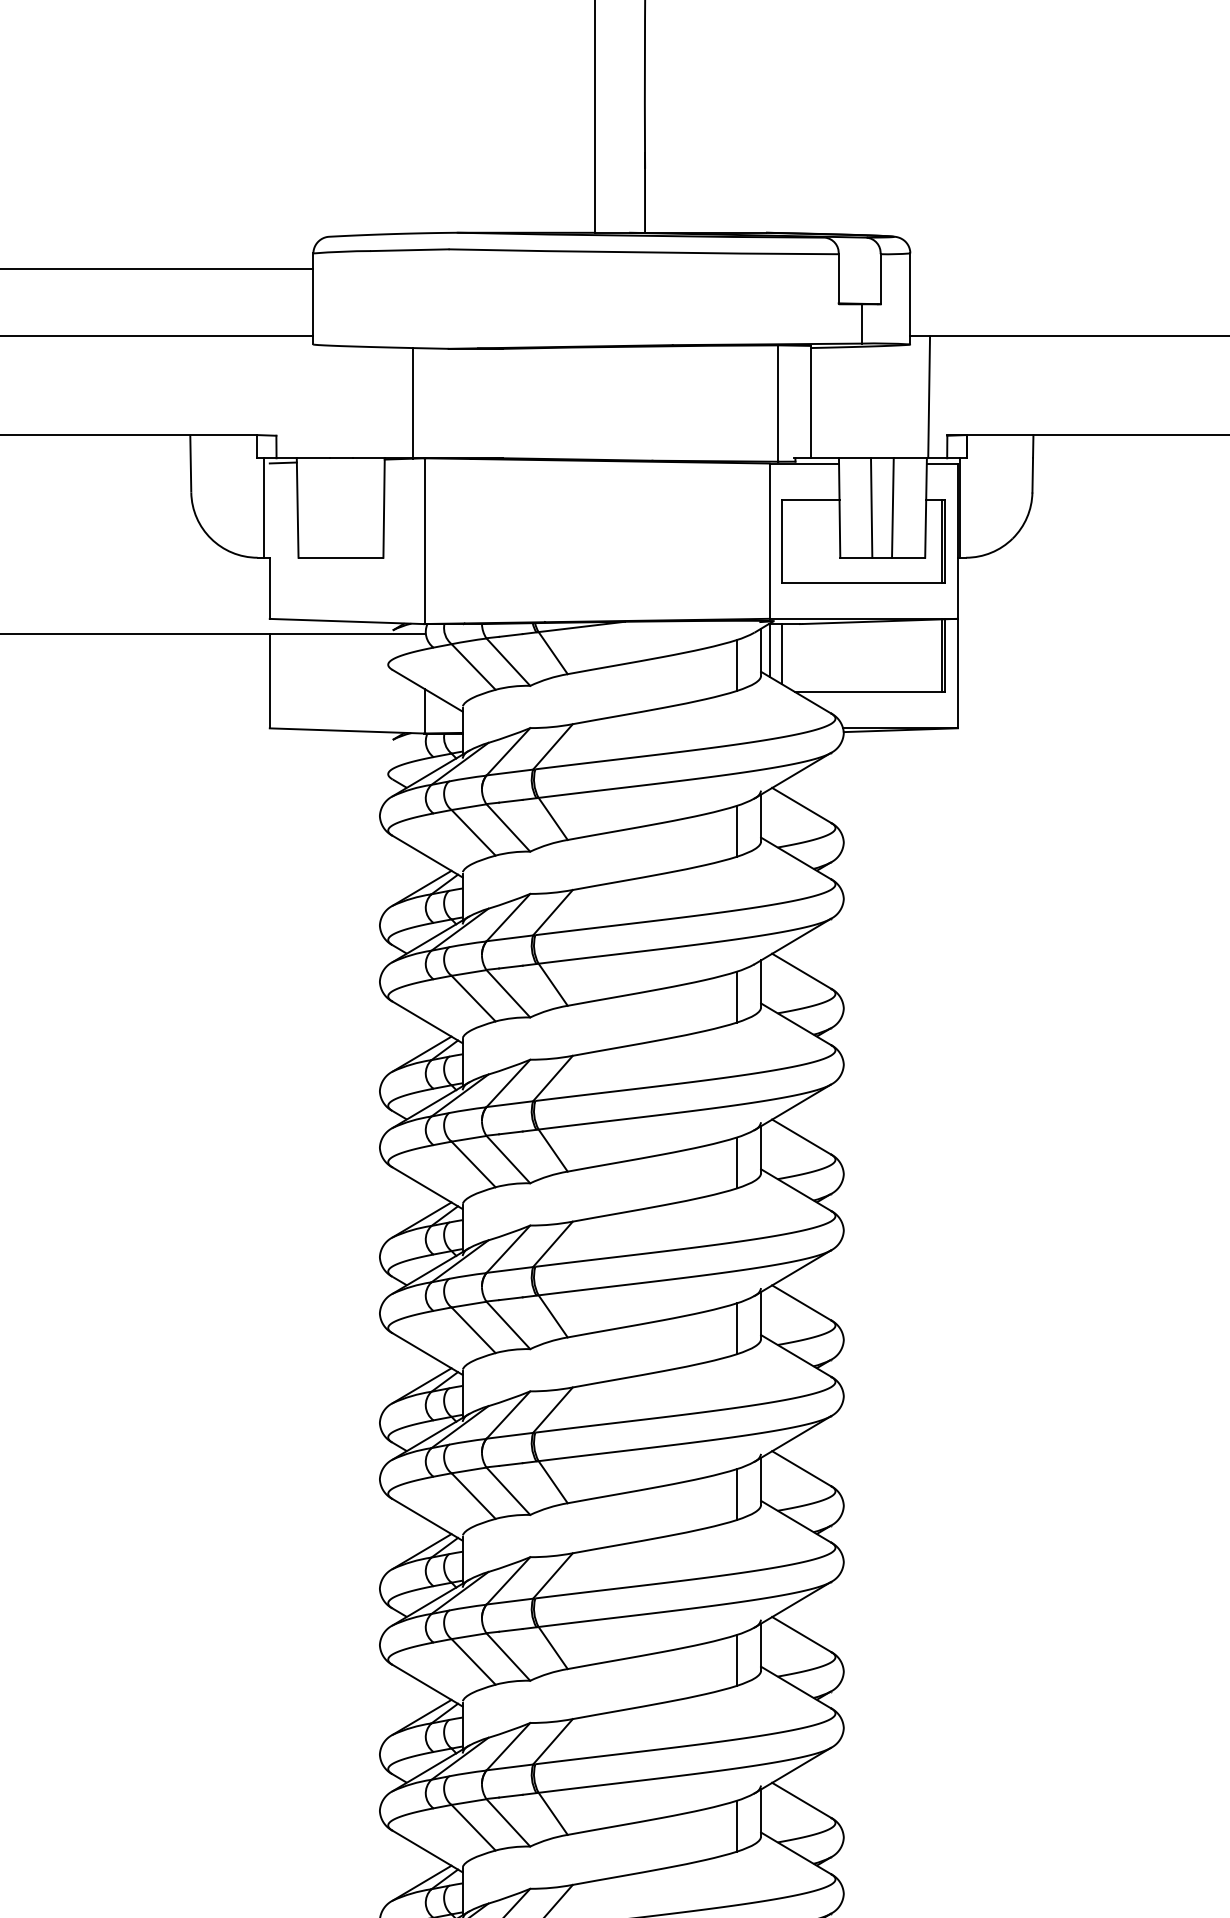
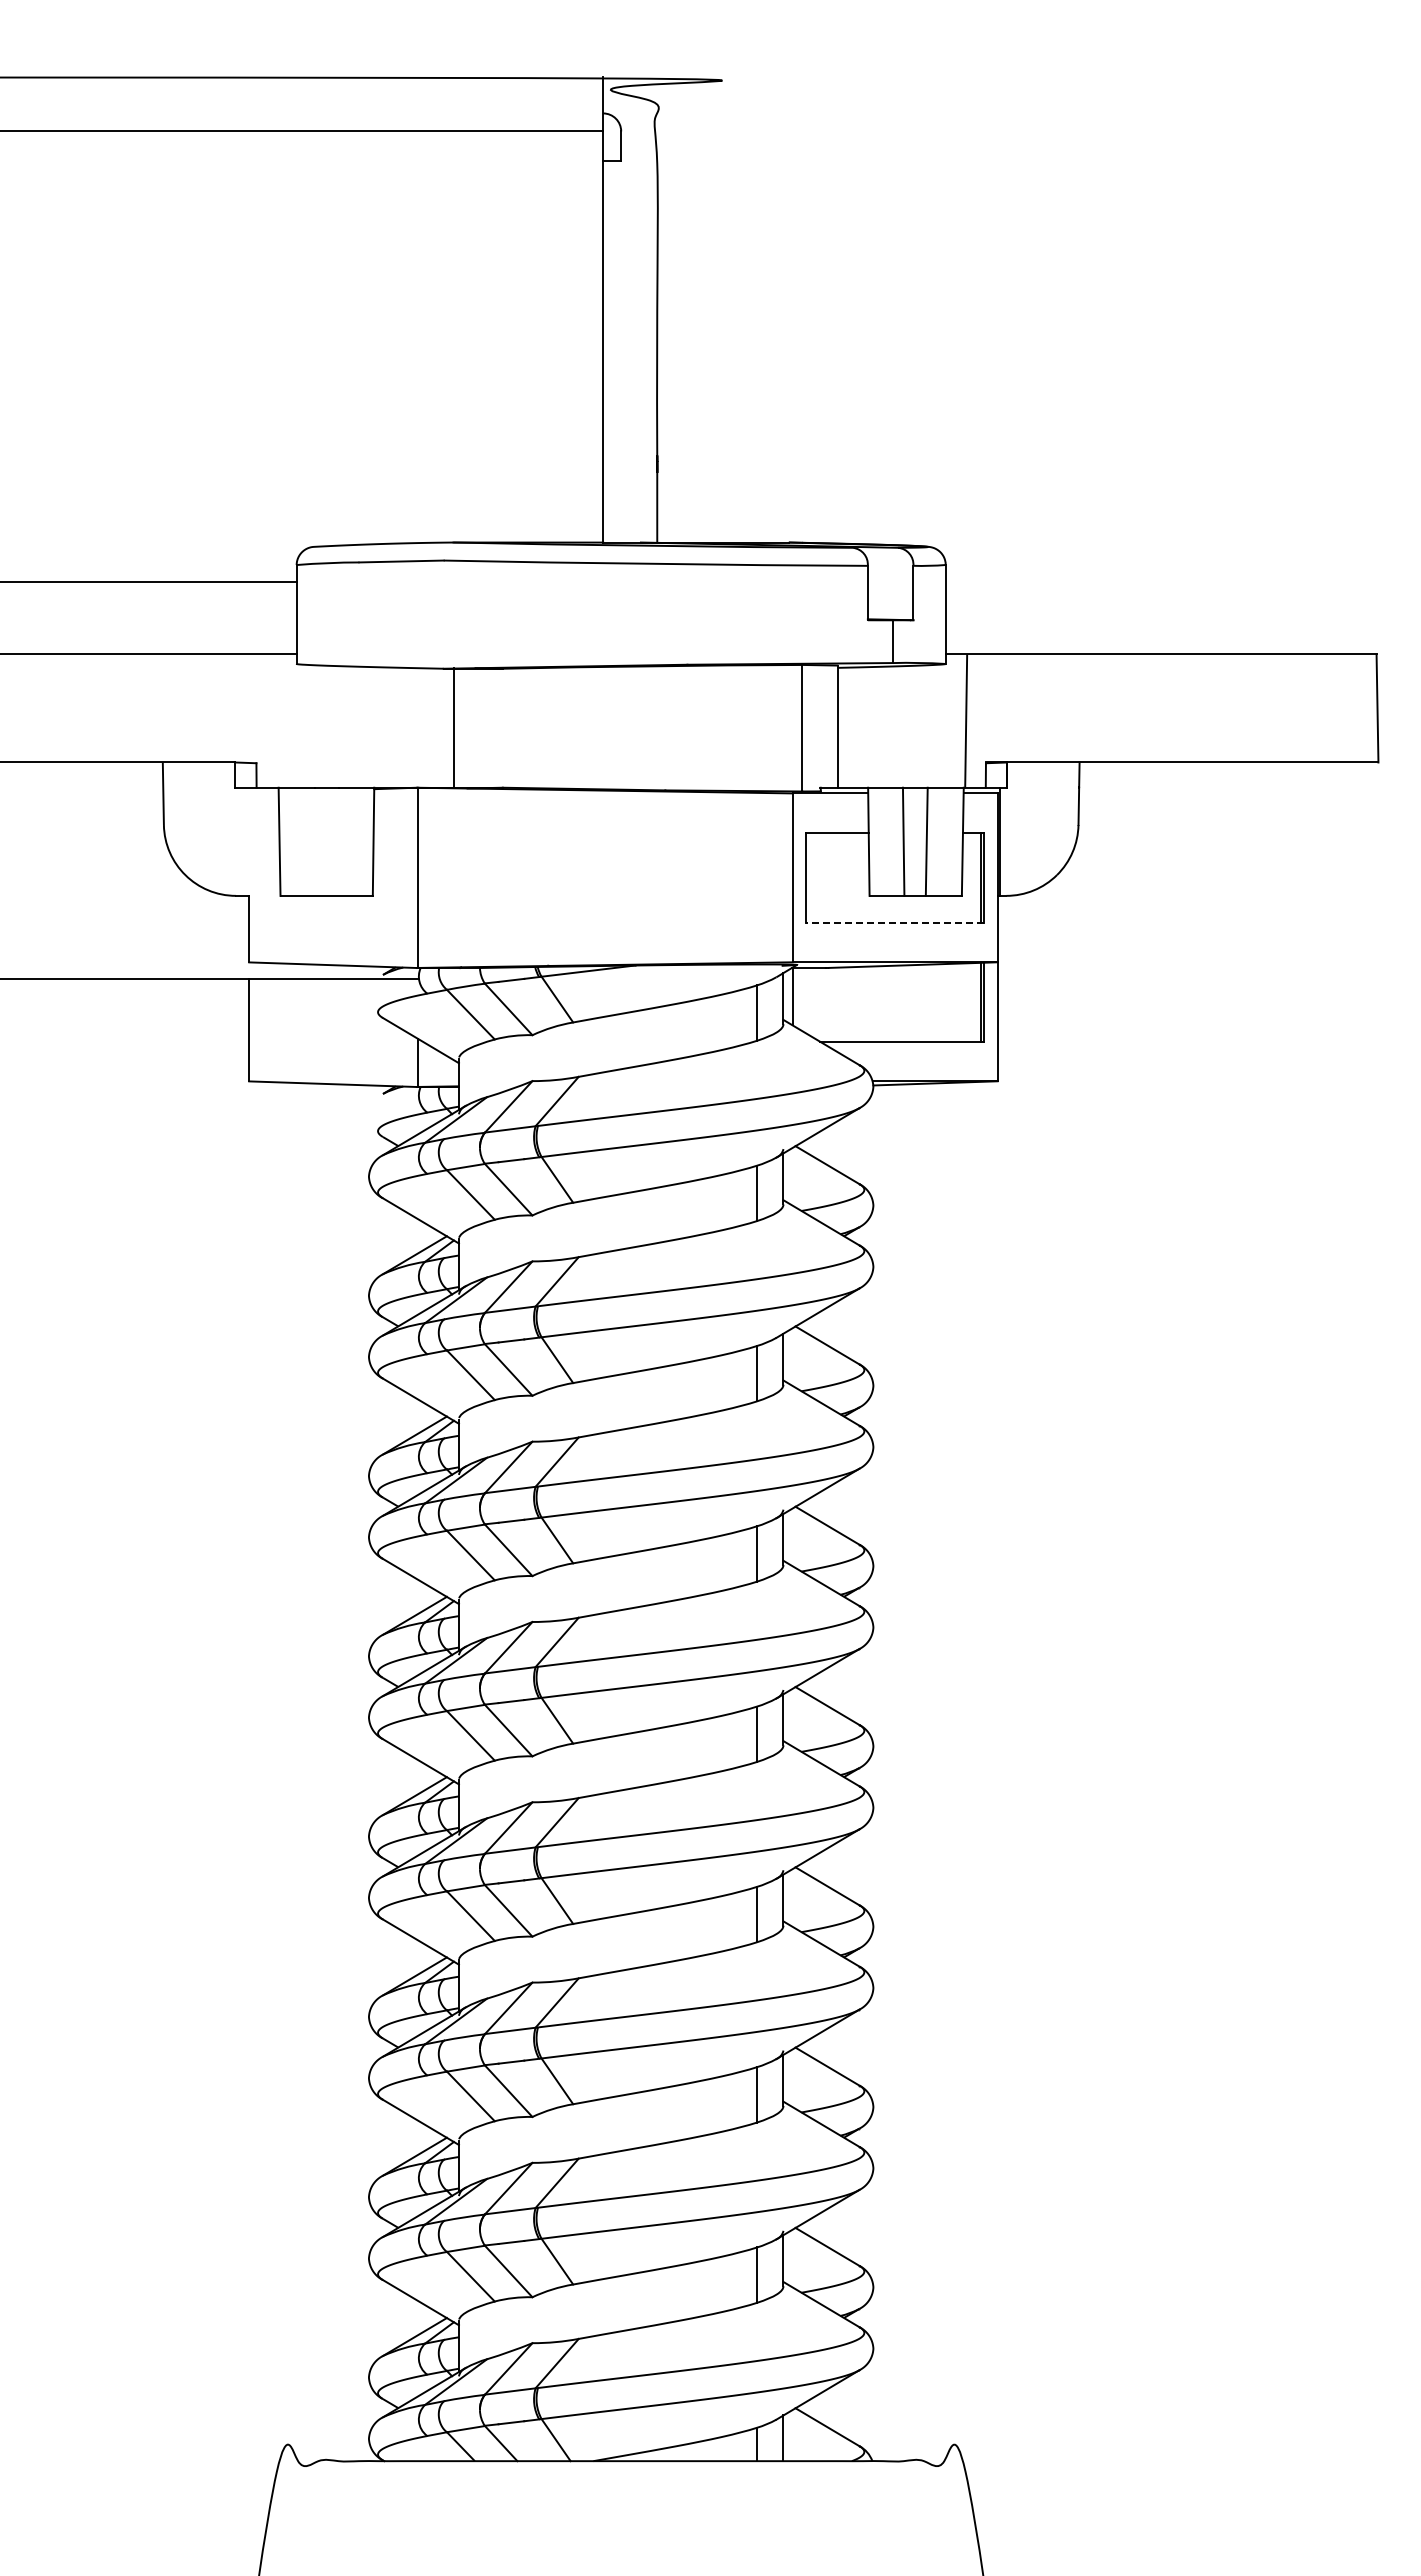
line: (412, 402) -> (453, 727), moved
line: (282, 462) -> (263, 792), removed
line: (263, 507) -> (242, 841), removed
line: (863, 582) -> (894, 922), solid -> dashed
line: (782, 653) -> (806, 1000), removed

